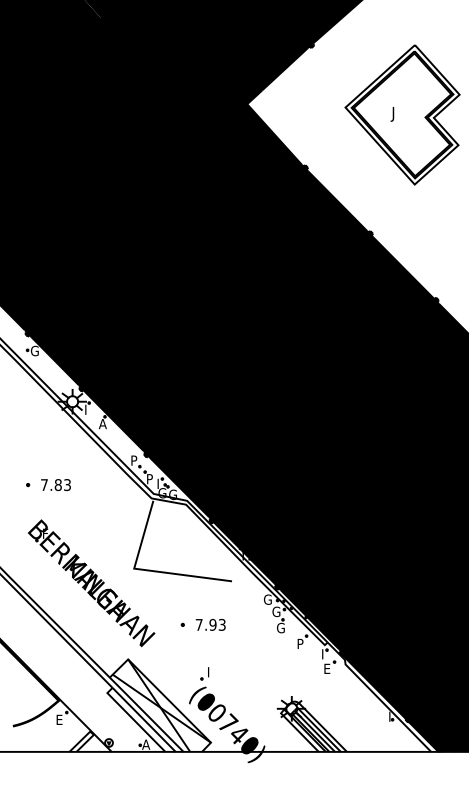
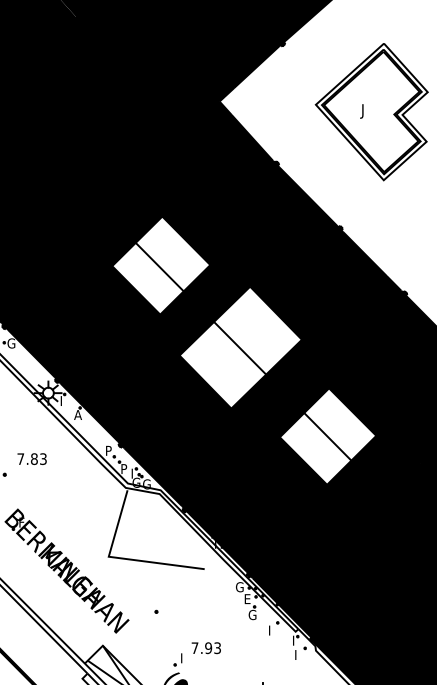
fill: (187, 271) -> (161, 265), removed
fill: (268, 355) -> (240, 347), removed
fill: (357, 445) -> (327, 436), removed
text: (55, 485) -> (31, 459), moved
text: (276, 611) -> (248, 598), G -> E
text: (210, 624) -> (206, 647), moved
text: (301, 641) -> (272, 628), P -> I
text: (327, 668) -> (298, 654), E -> I

